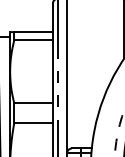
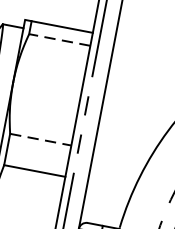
line: (33, 40) -> (59, 40), solid -> dashed
line: (34, 103) -> (42, 140), solid -> dashed

